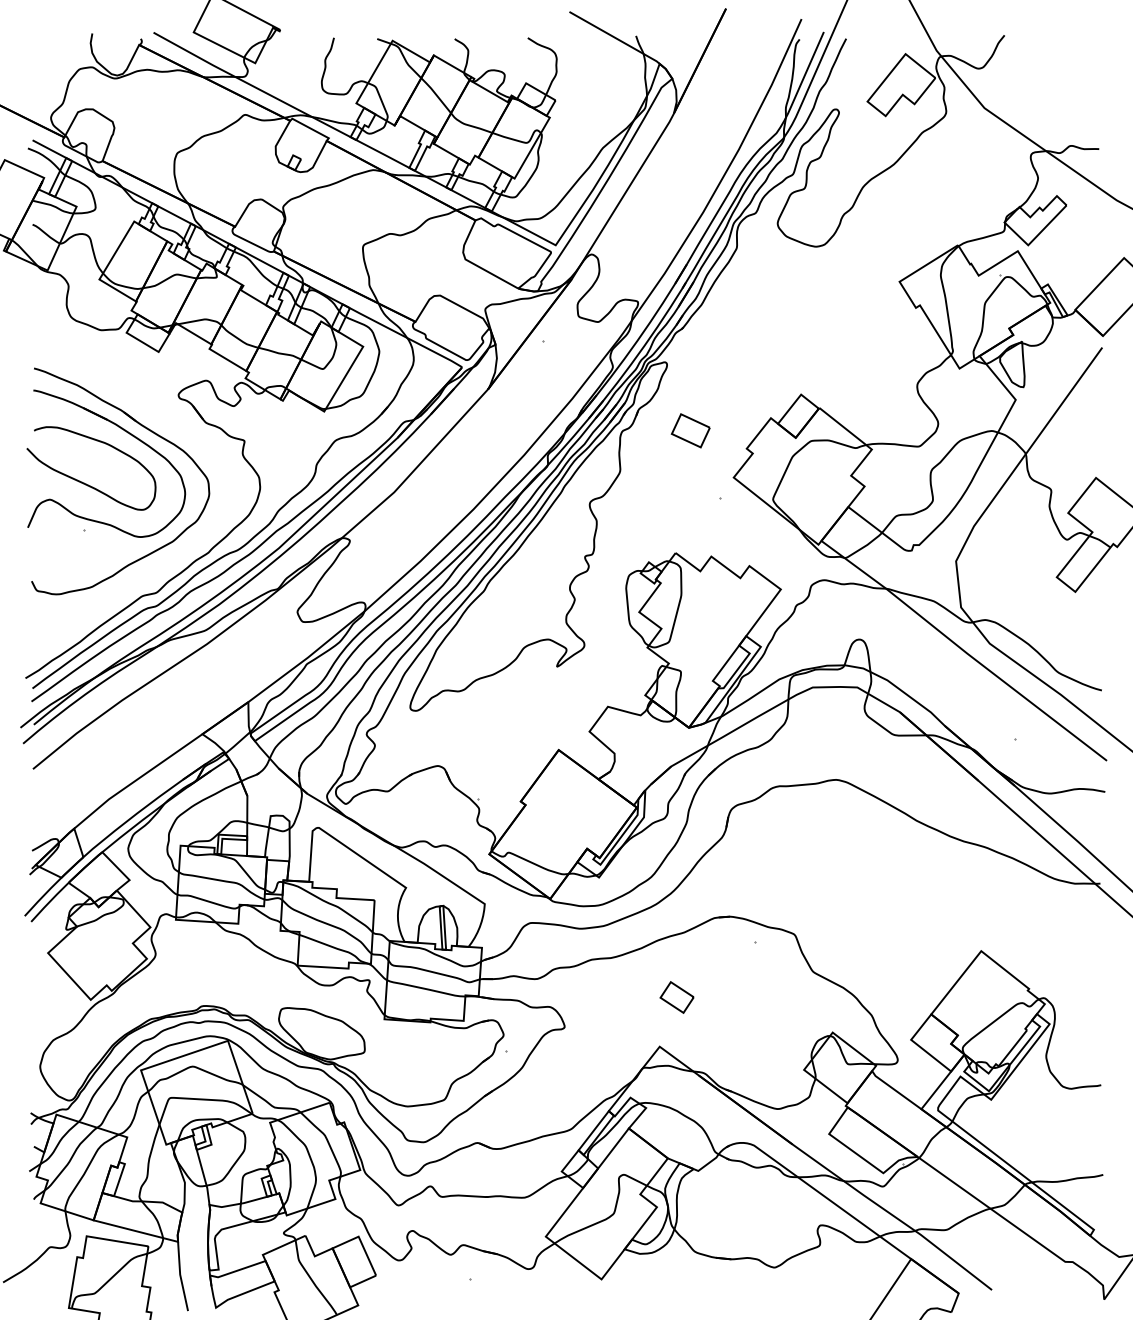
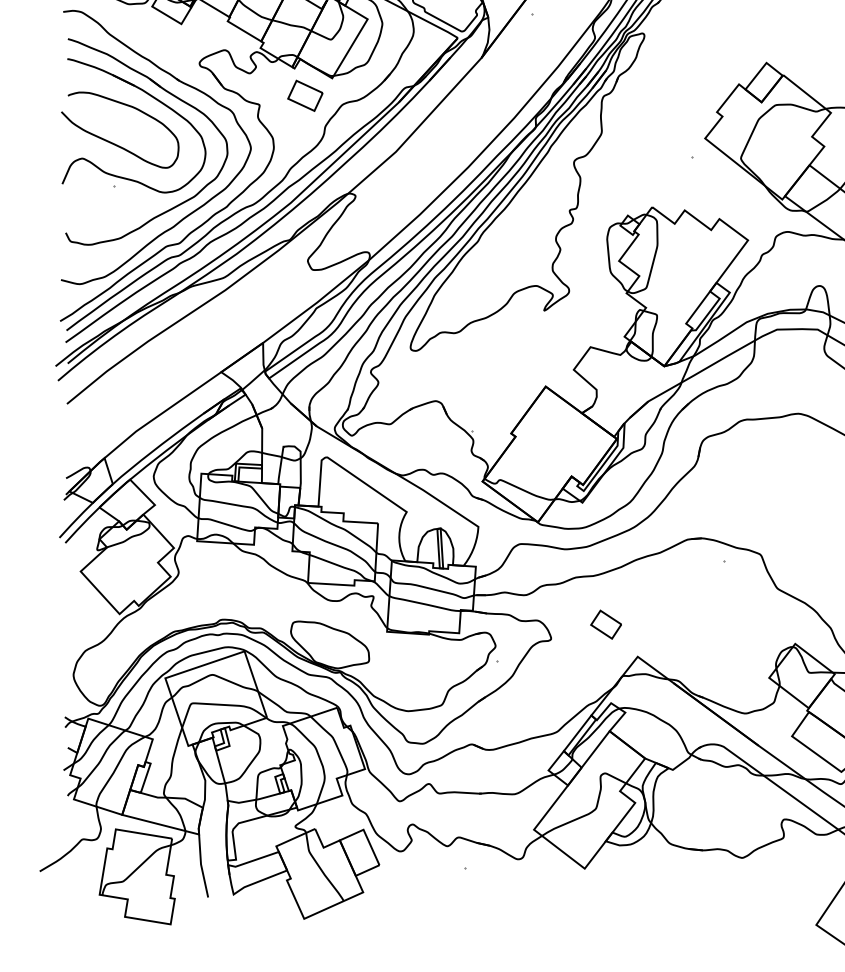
part: (164, 419) -> (186, 85), added
part: (690, 430) -> (305, 95), moved
part: (676, 997) -> (605, 624), moved

